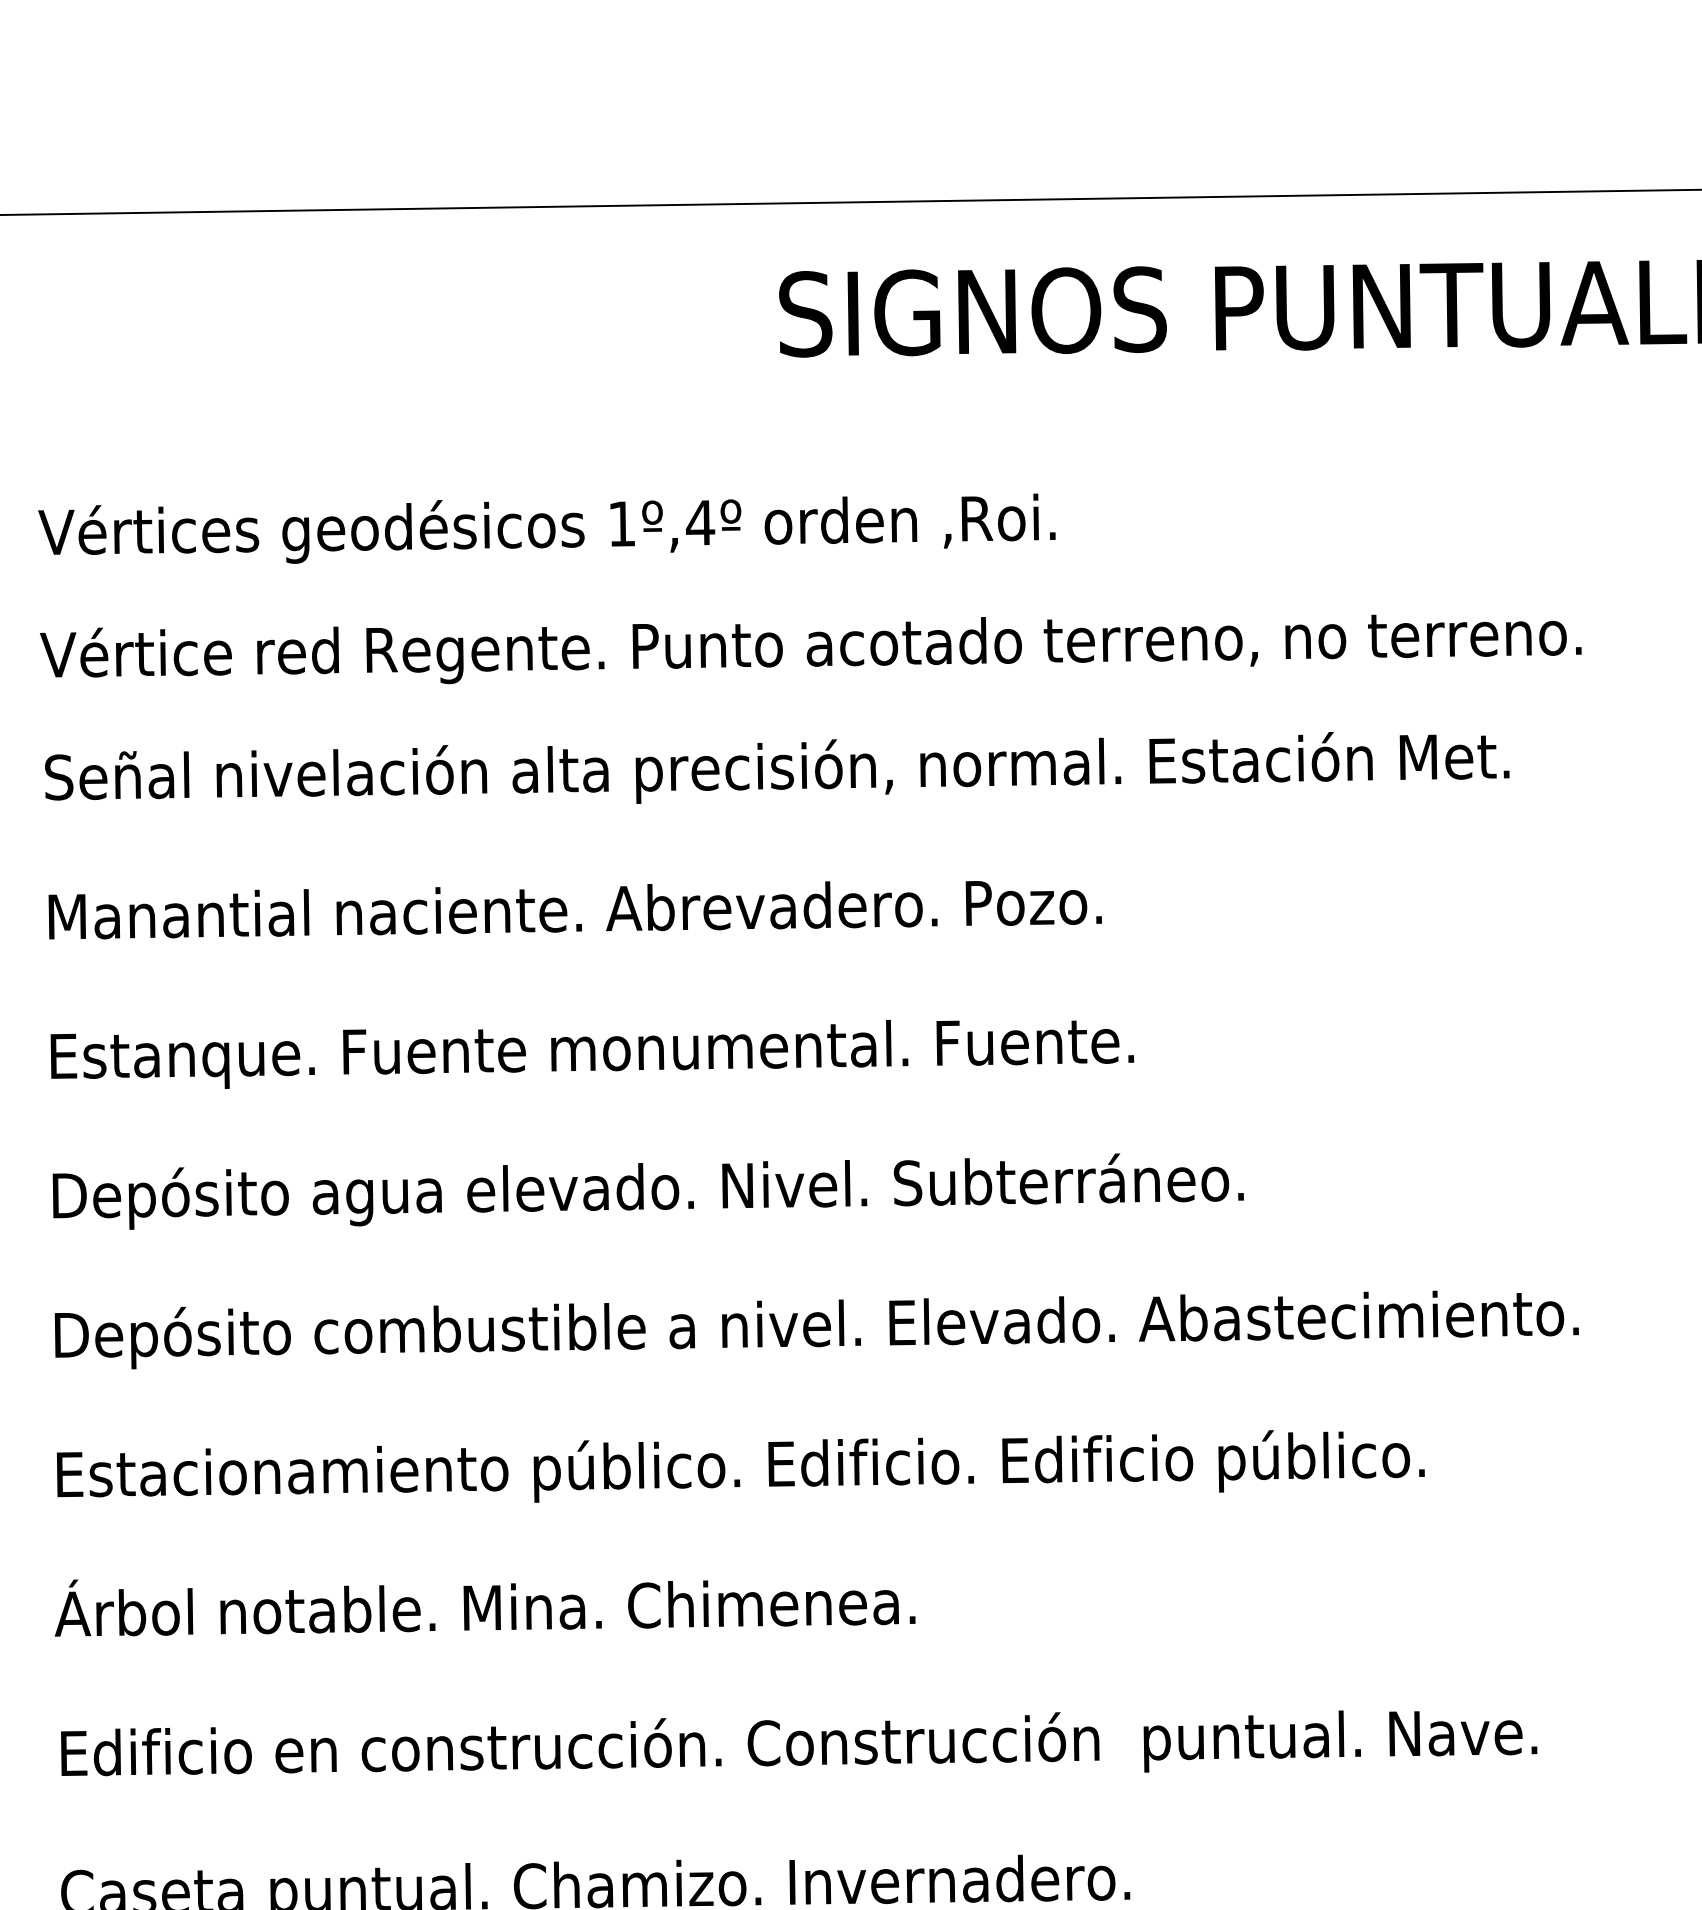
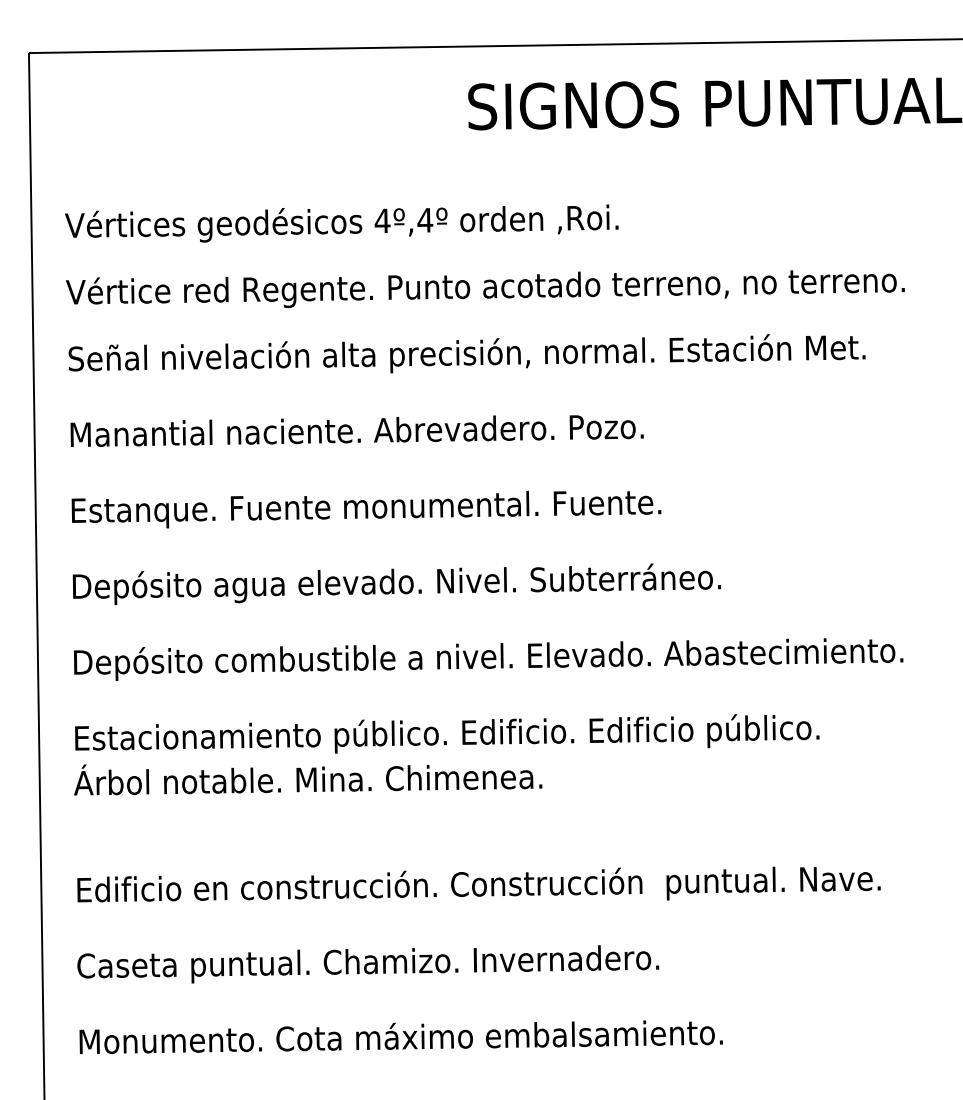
text: (621, 523) -> (382, 220), 1º,4º -> 4º,4º
text: (485, 1607) -> (308, 779), moved

